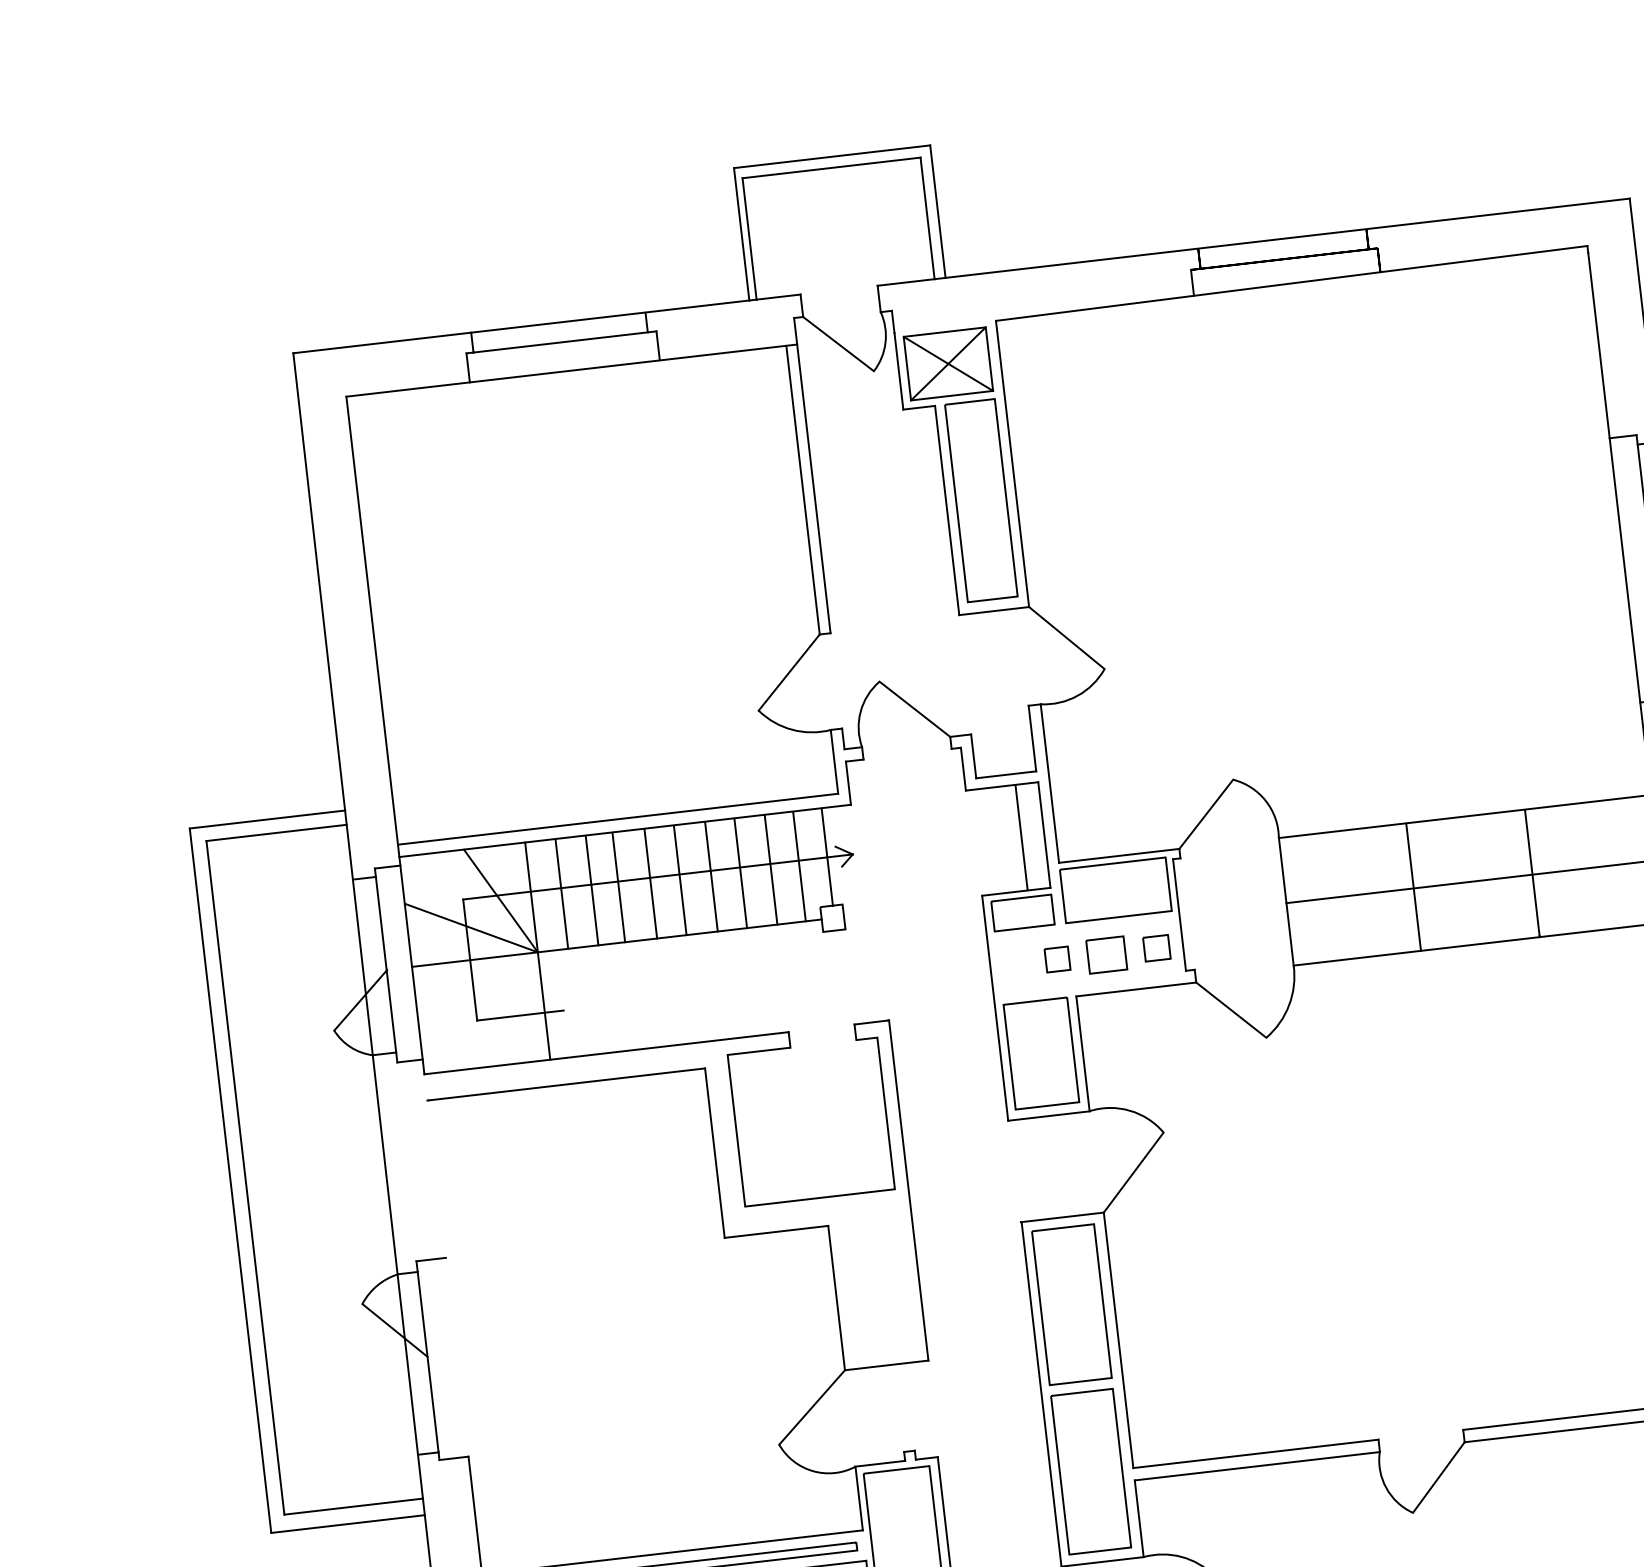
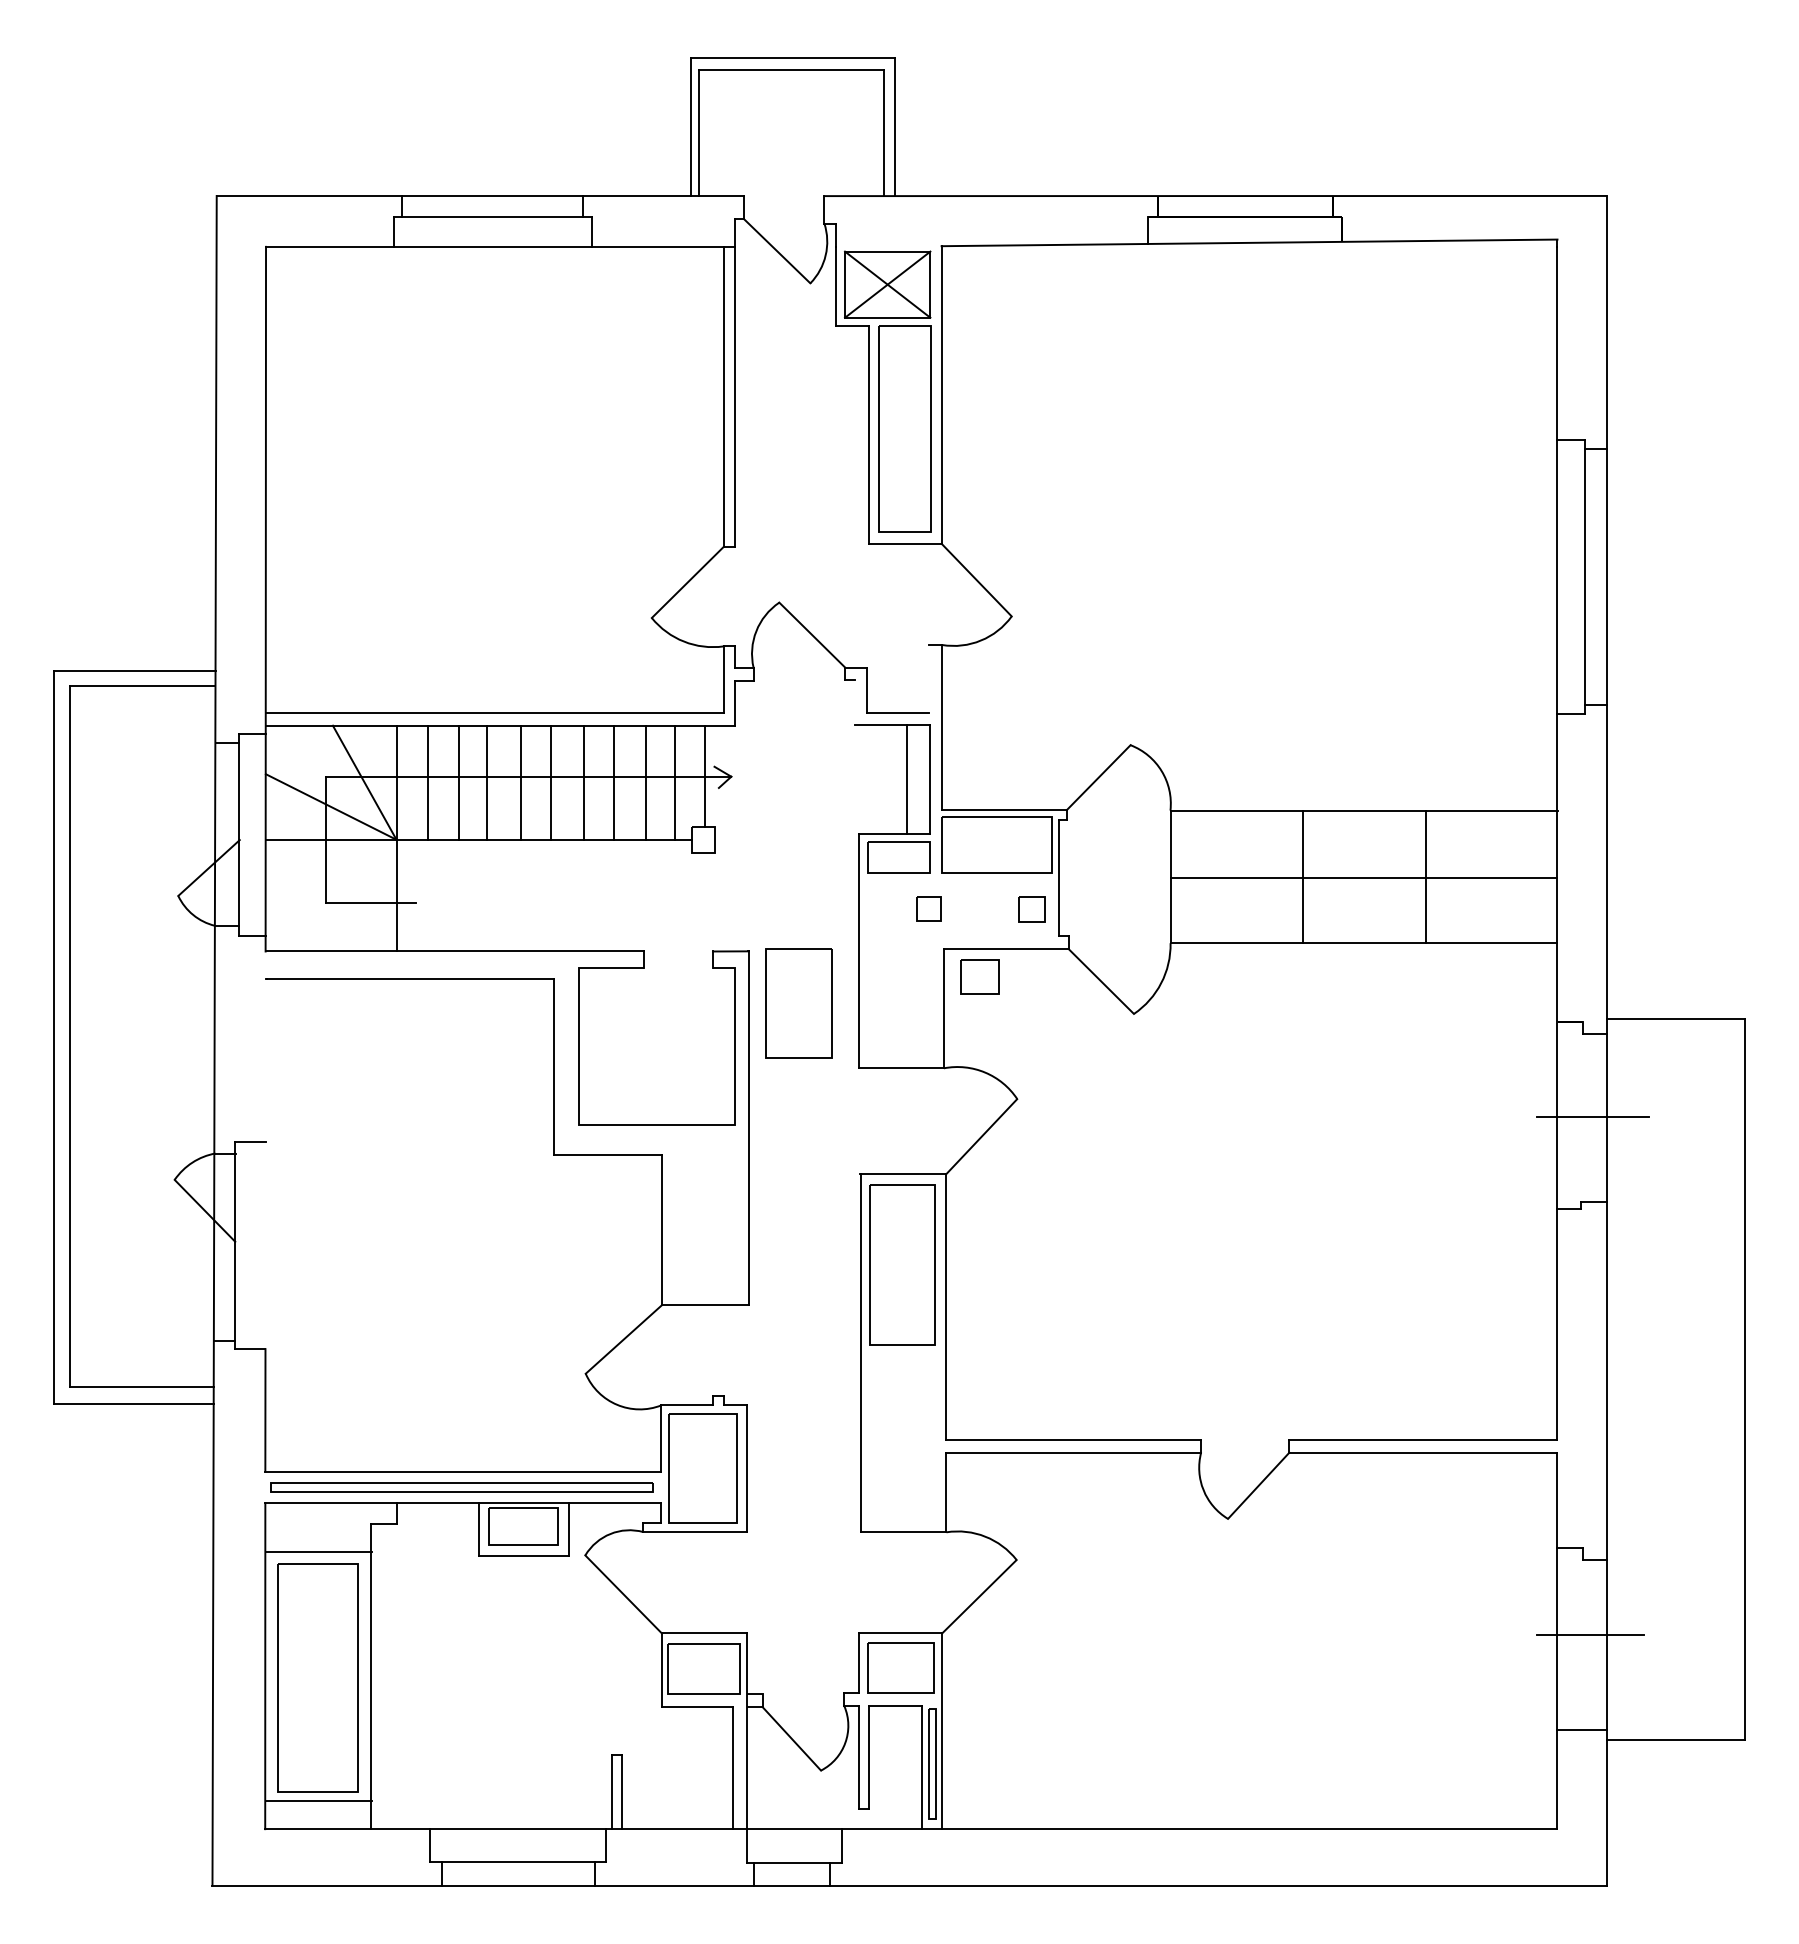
line: (1032, 738) -> (929, 679), removed
line: (962, 769) -> (854, 702), removed
part: (1106, 954) -> (979, 976), moved
part: (1040, 1053) -> (798, 1003), moved
part: (1091, 1471) -> (902, 1438), removed

